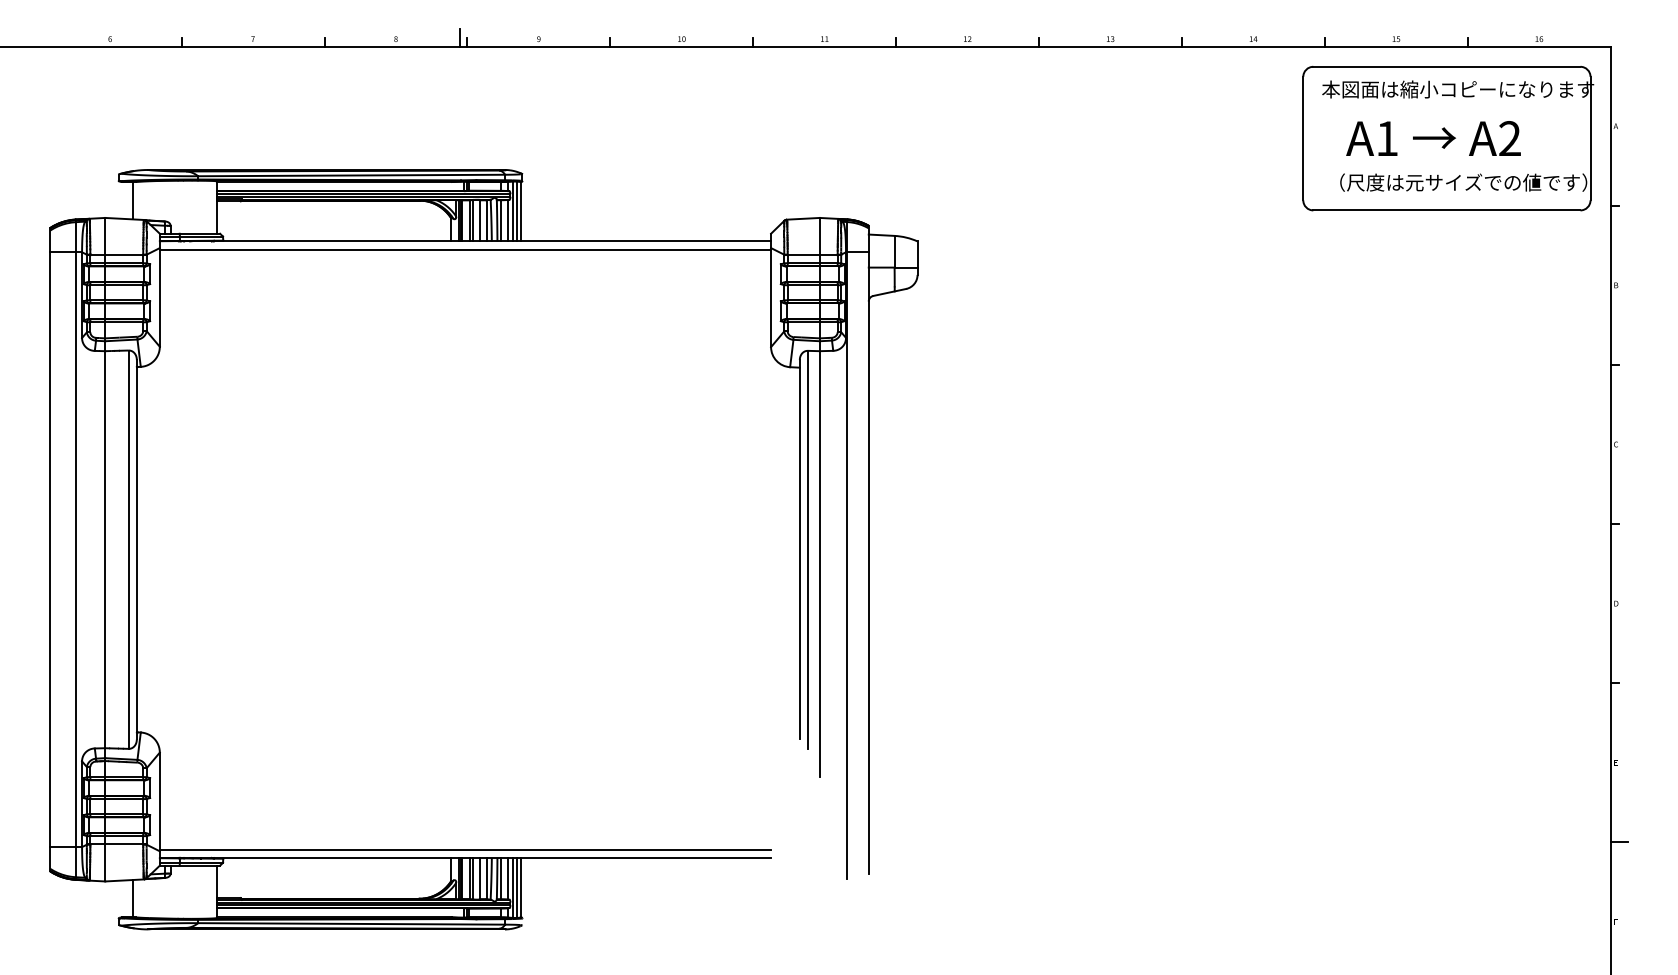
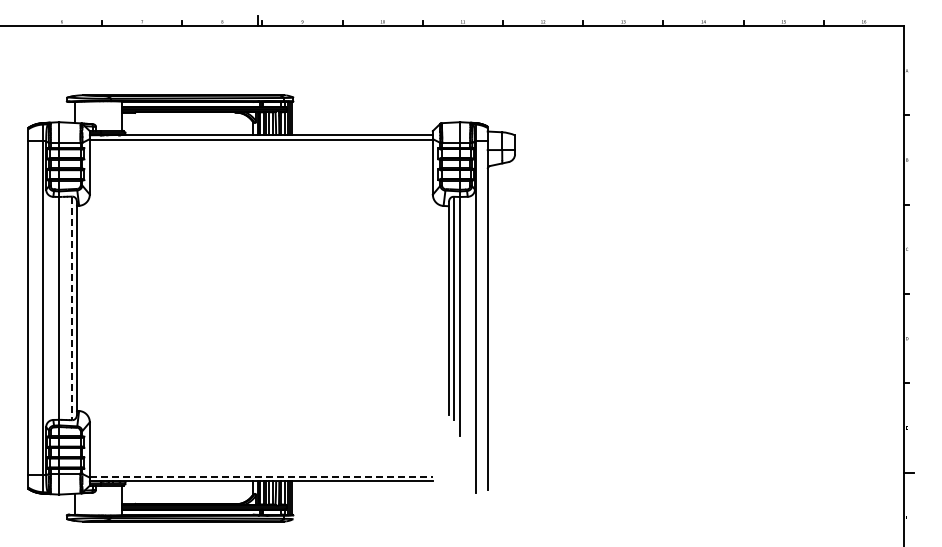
part: (1447, 138) -> (812, 77), removed
line: (128, 549) -> (72, 308), solid -> dashed
line: (465, 849) -> (261, 476), solid -> dashed

